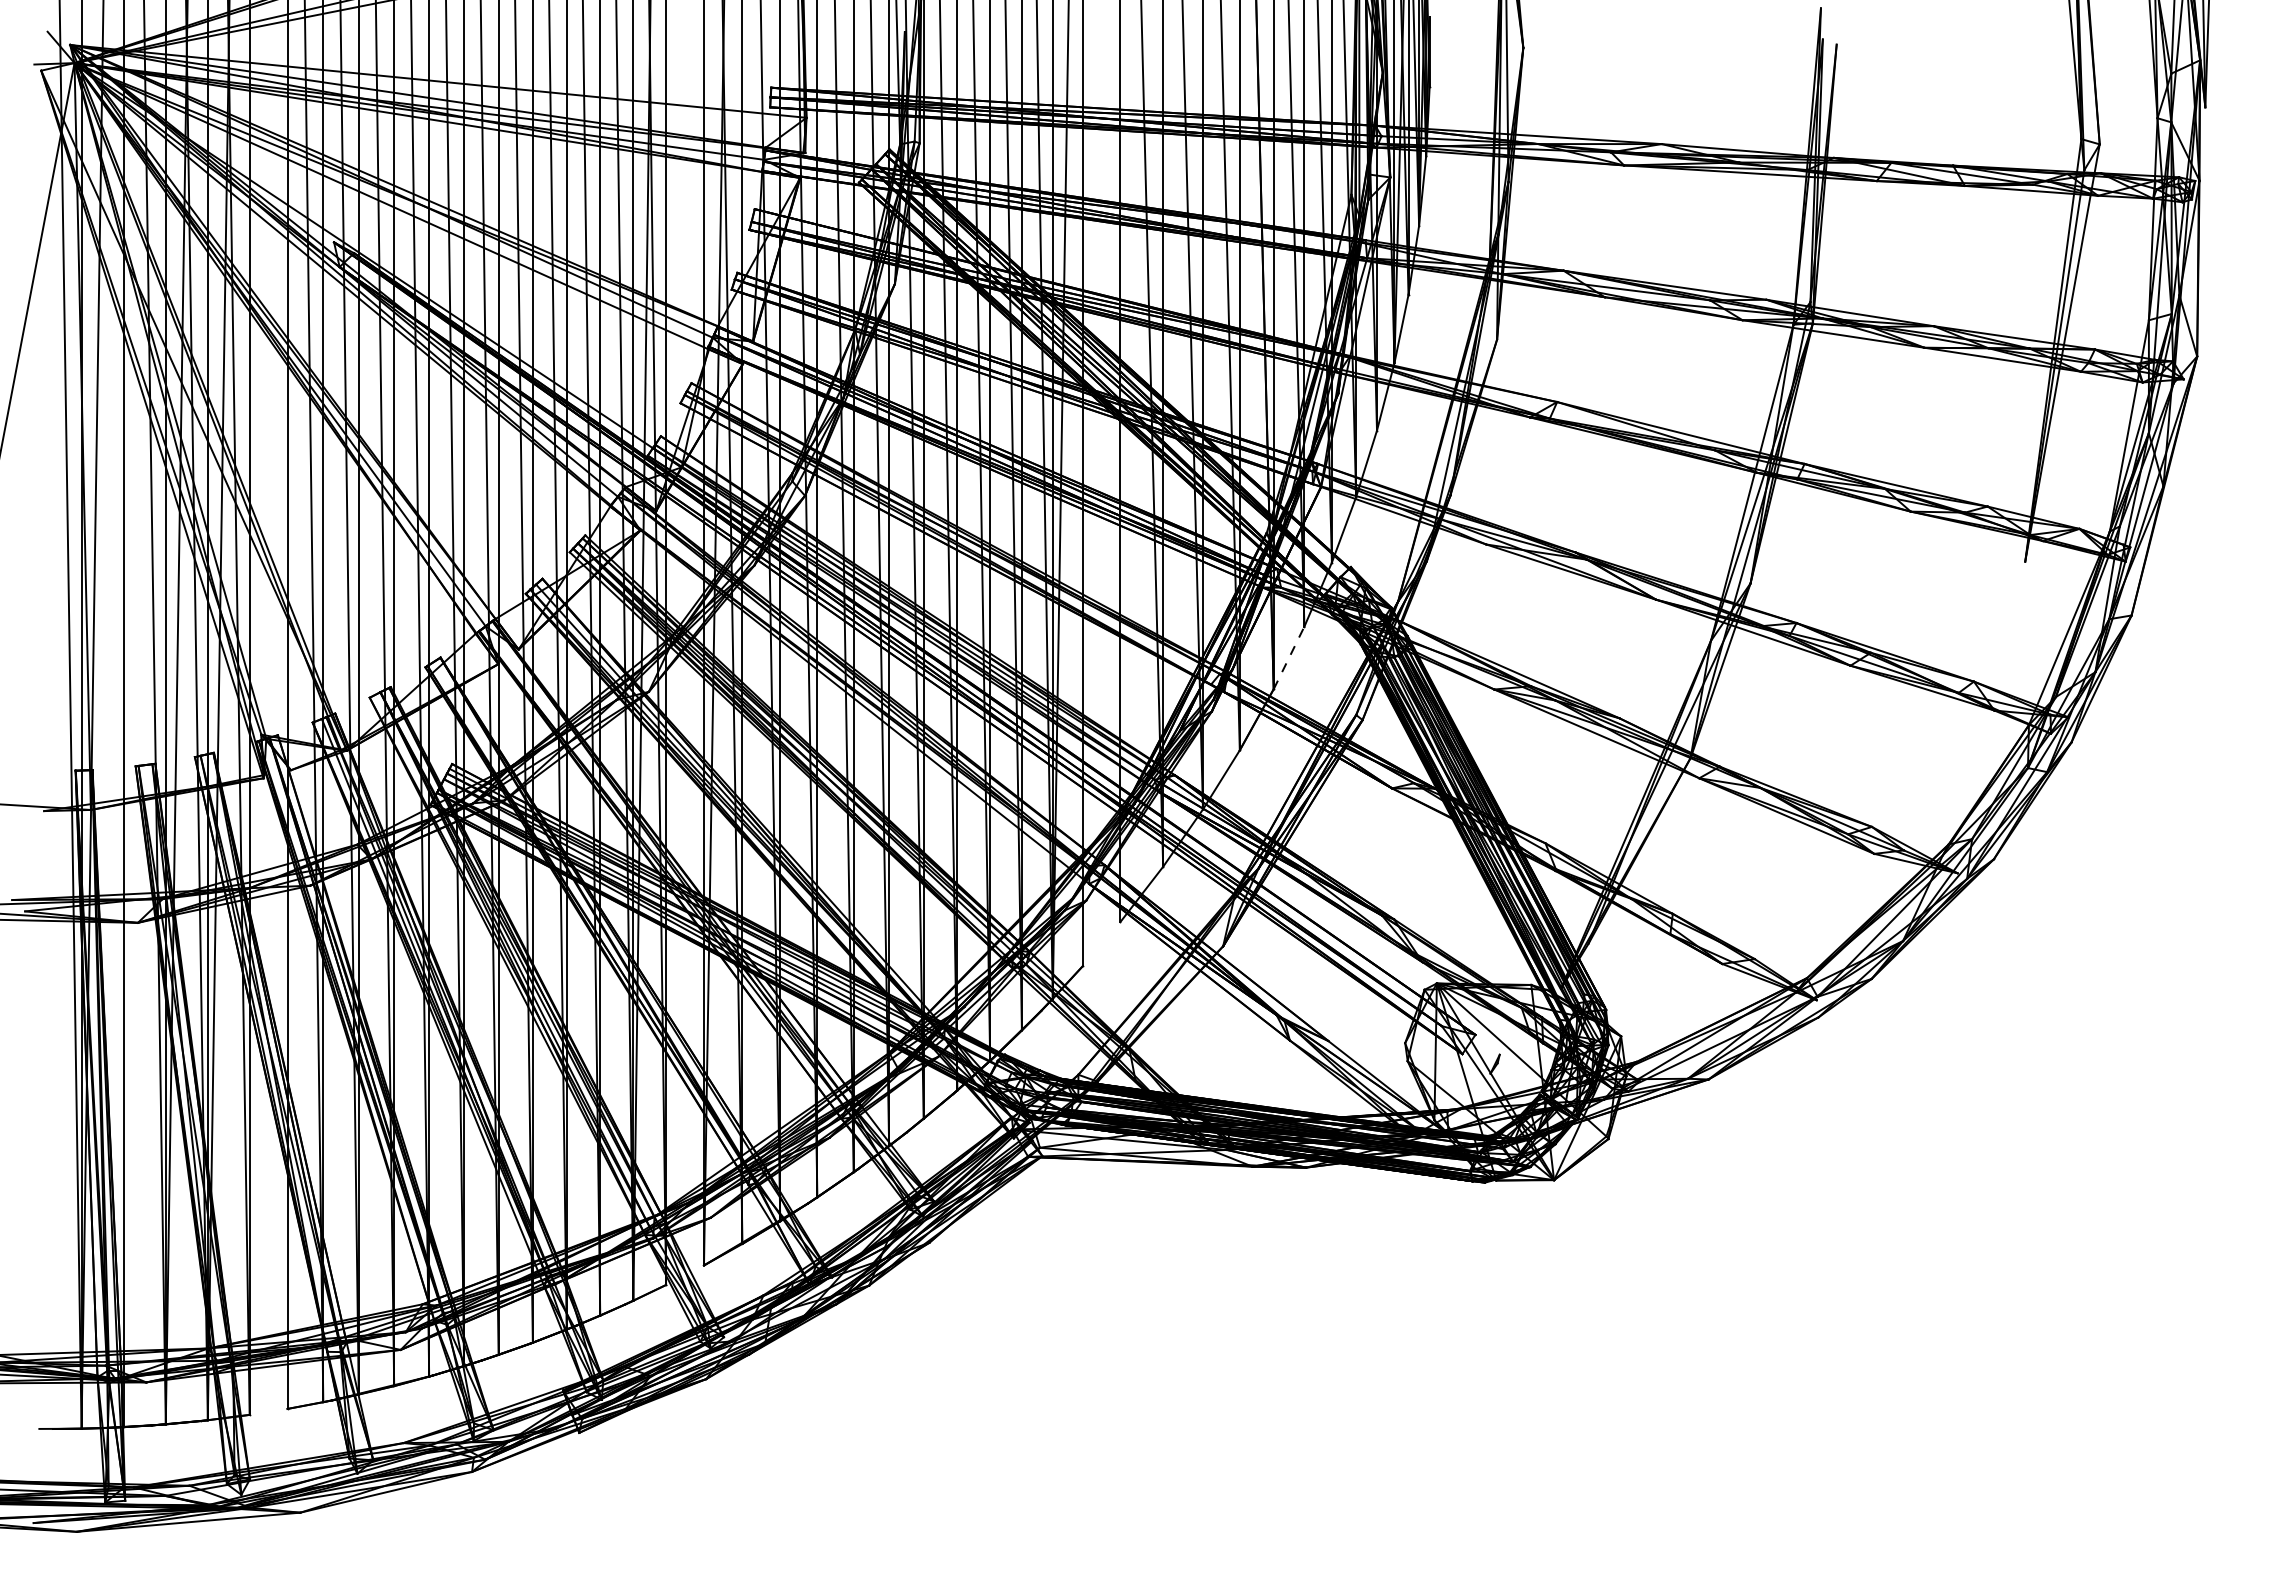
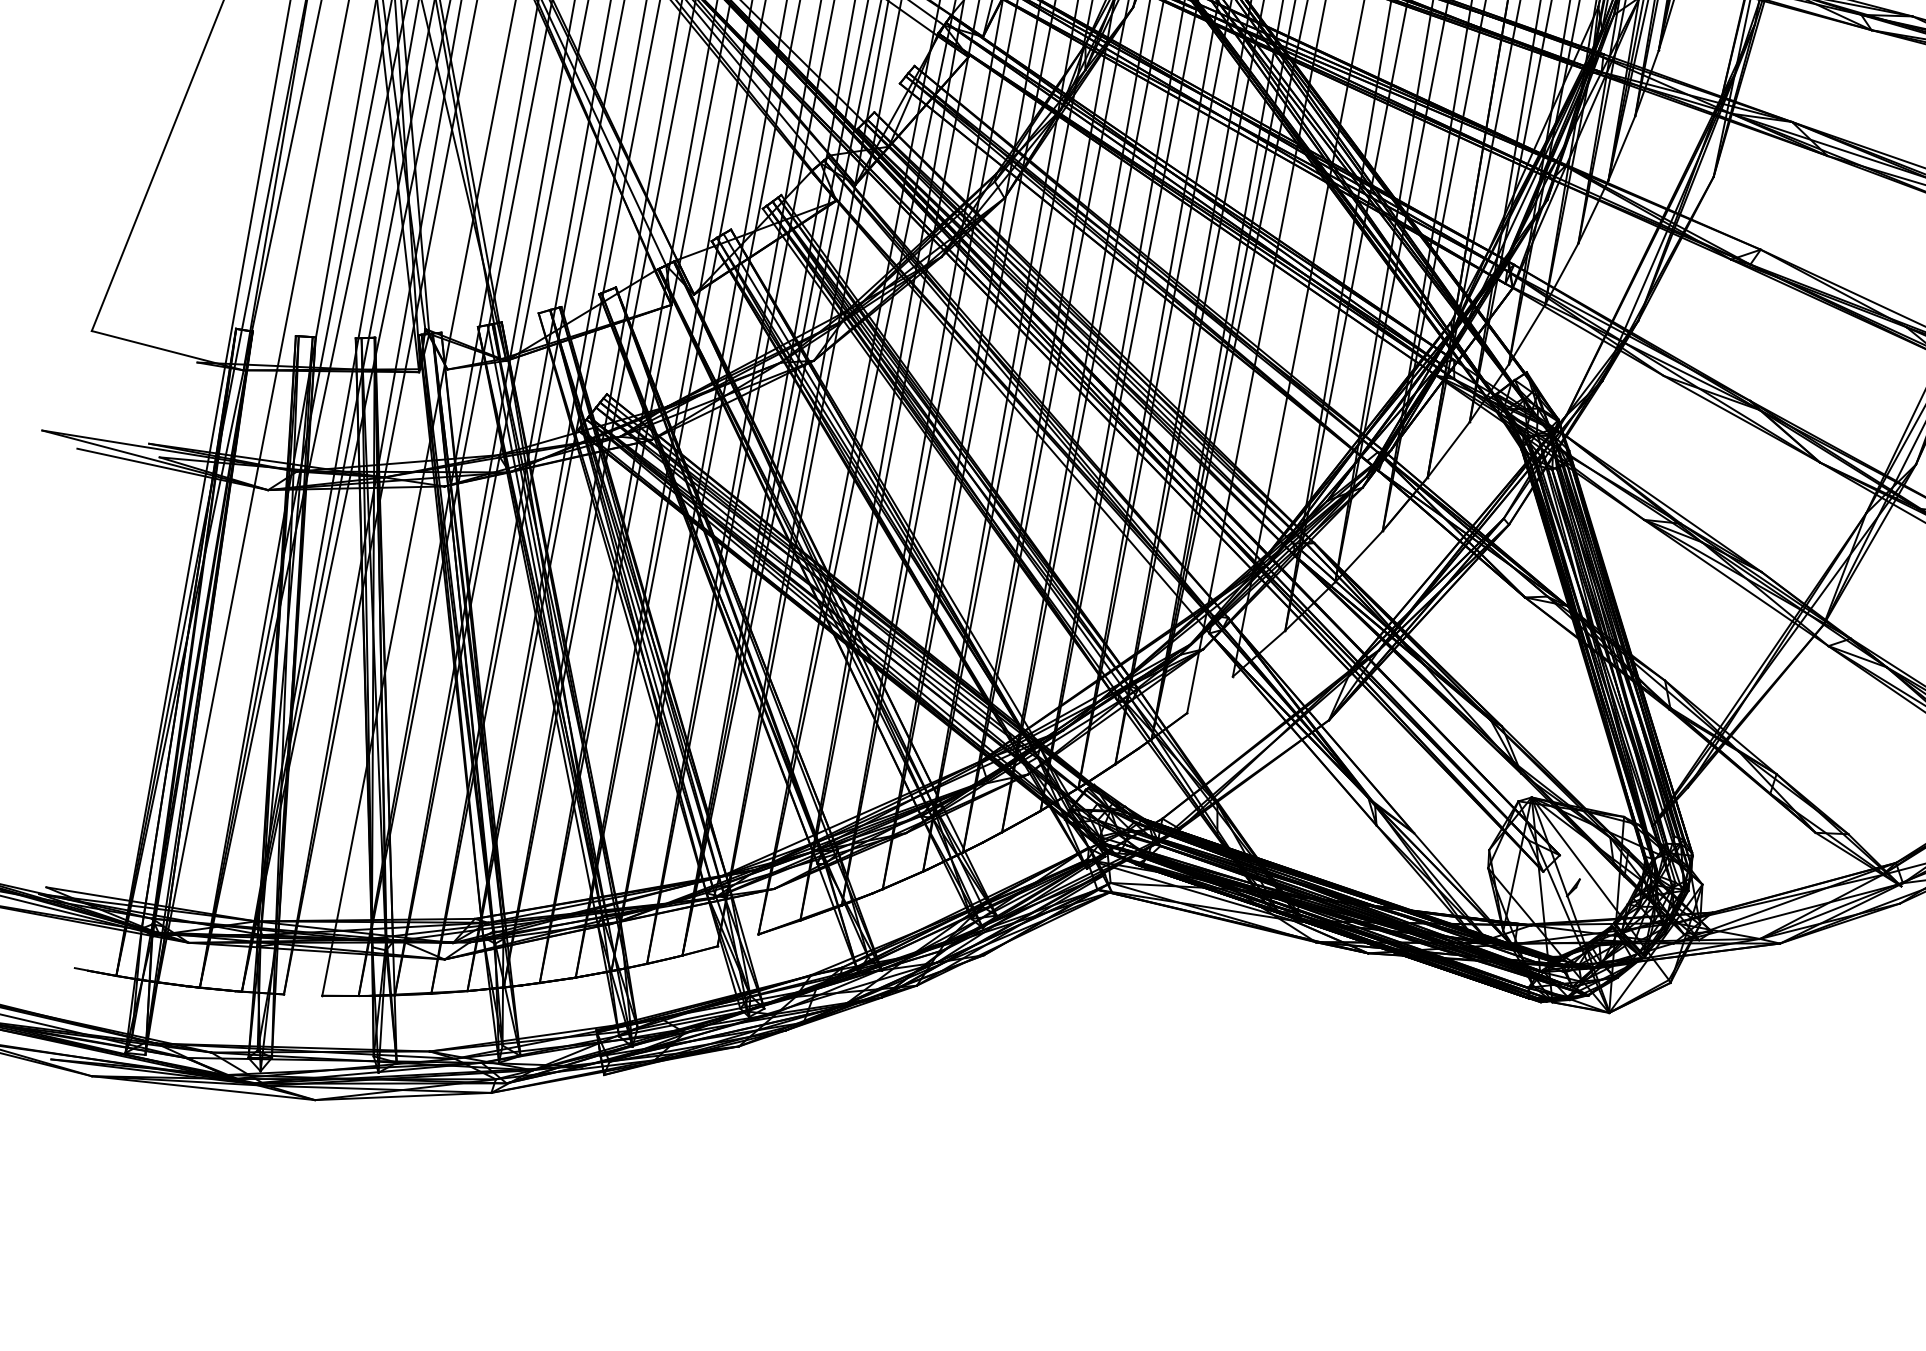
line: (1289, 658) -> (1449, 450), dashed -> solid

